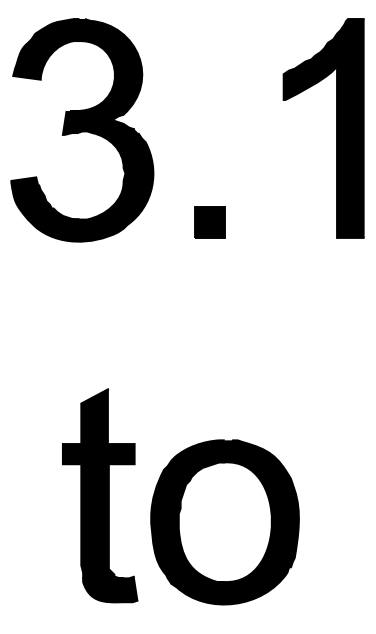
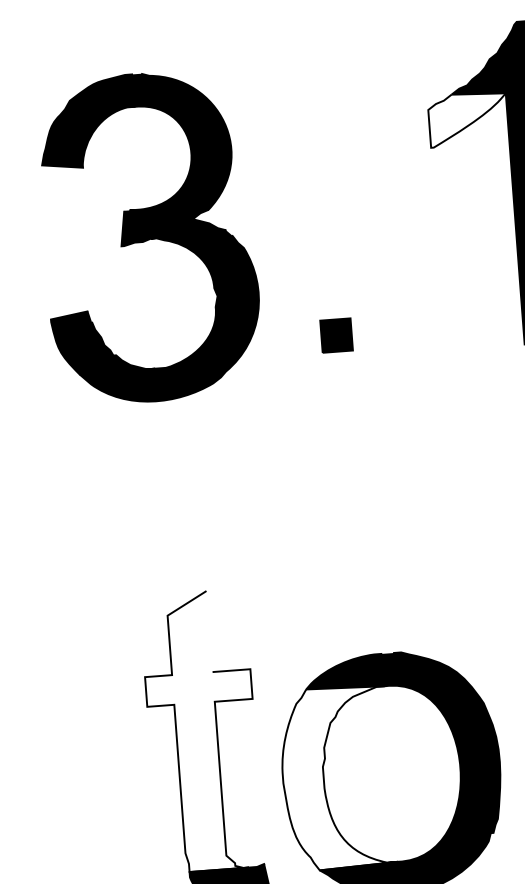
fill: (310, 82) -> (468, 119), removed
part: (82, 130) -> (149, 237), moved
part: (209, 222) -> (335, 335), size x0.7
fill: (98, 483) -> (201, 731), removed
fill: (187, 521) -> (336, 777), removed

